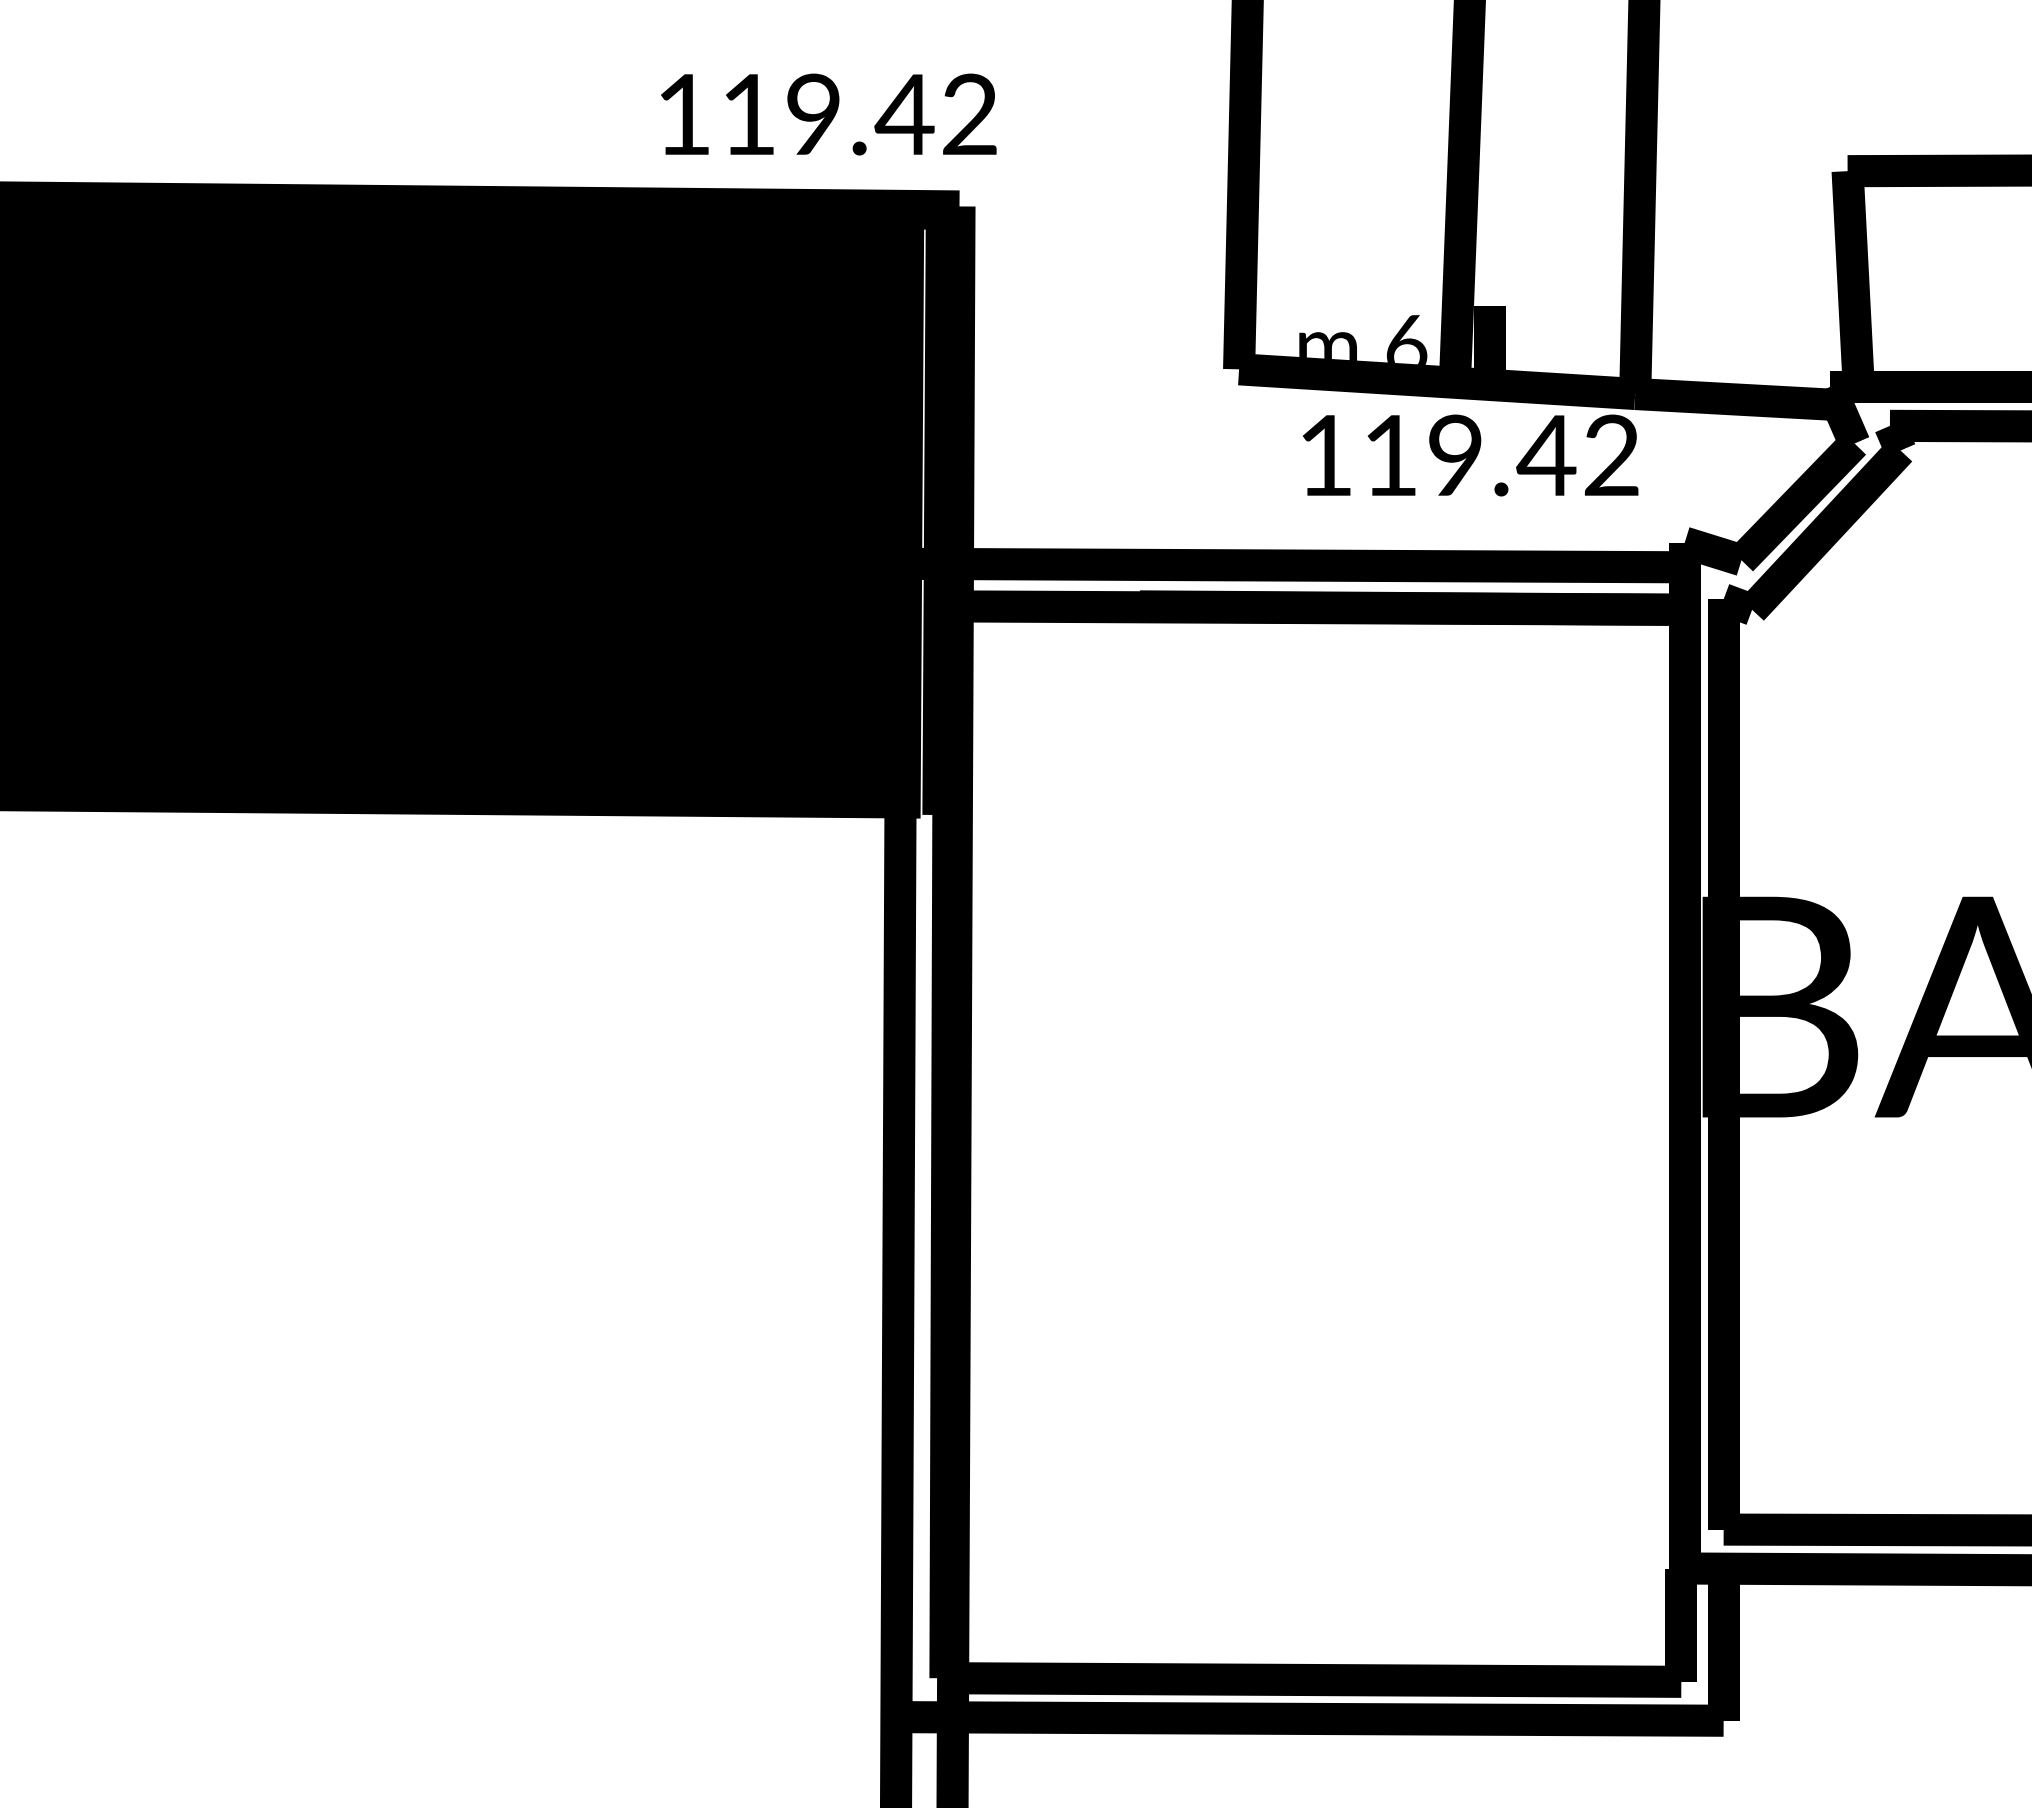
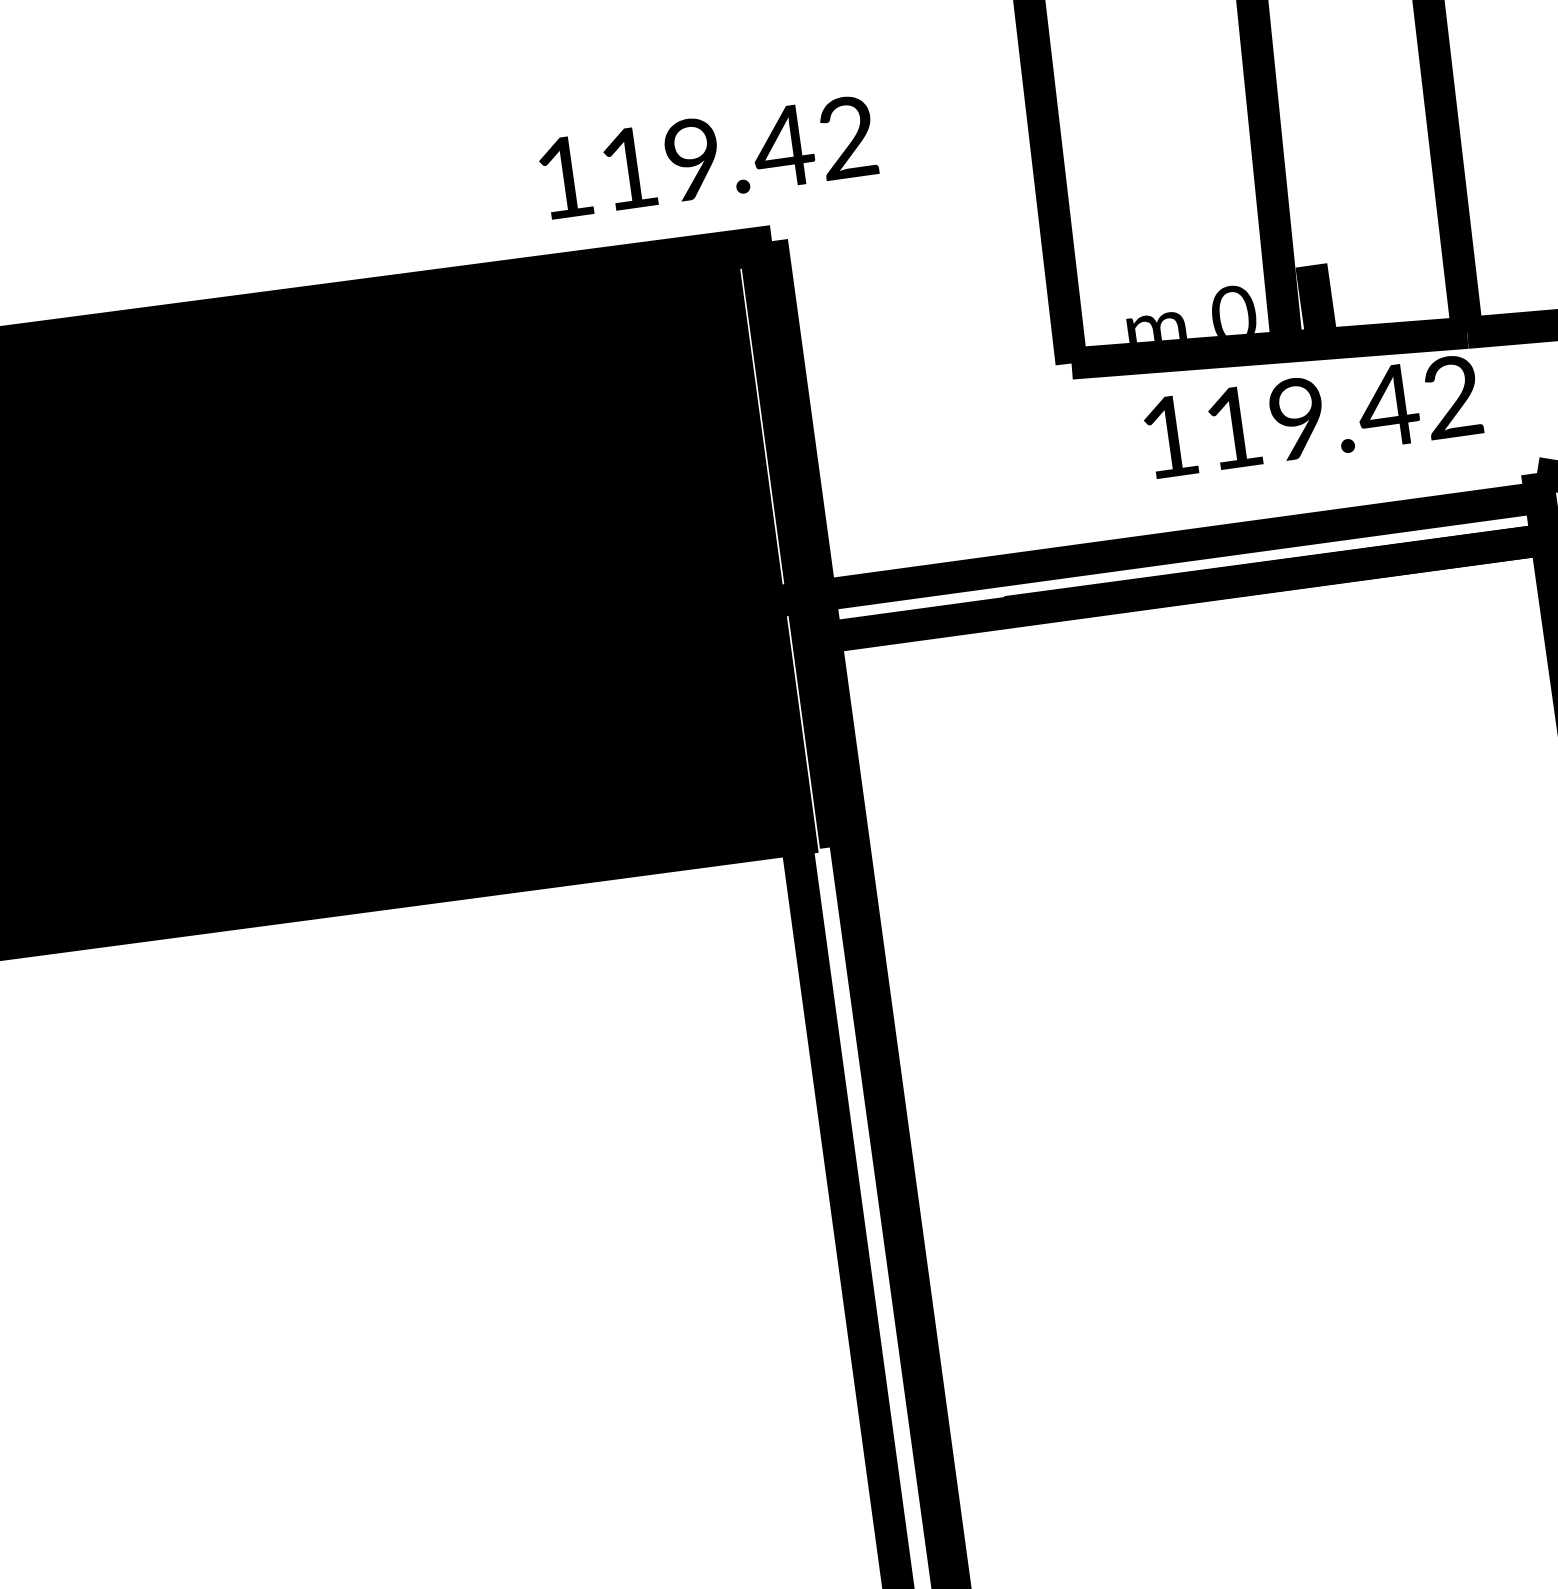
text: (828, 114) -> (707, 157), moved
text: (1406, 339) -> (1233, 310), m.6 -> m.0

